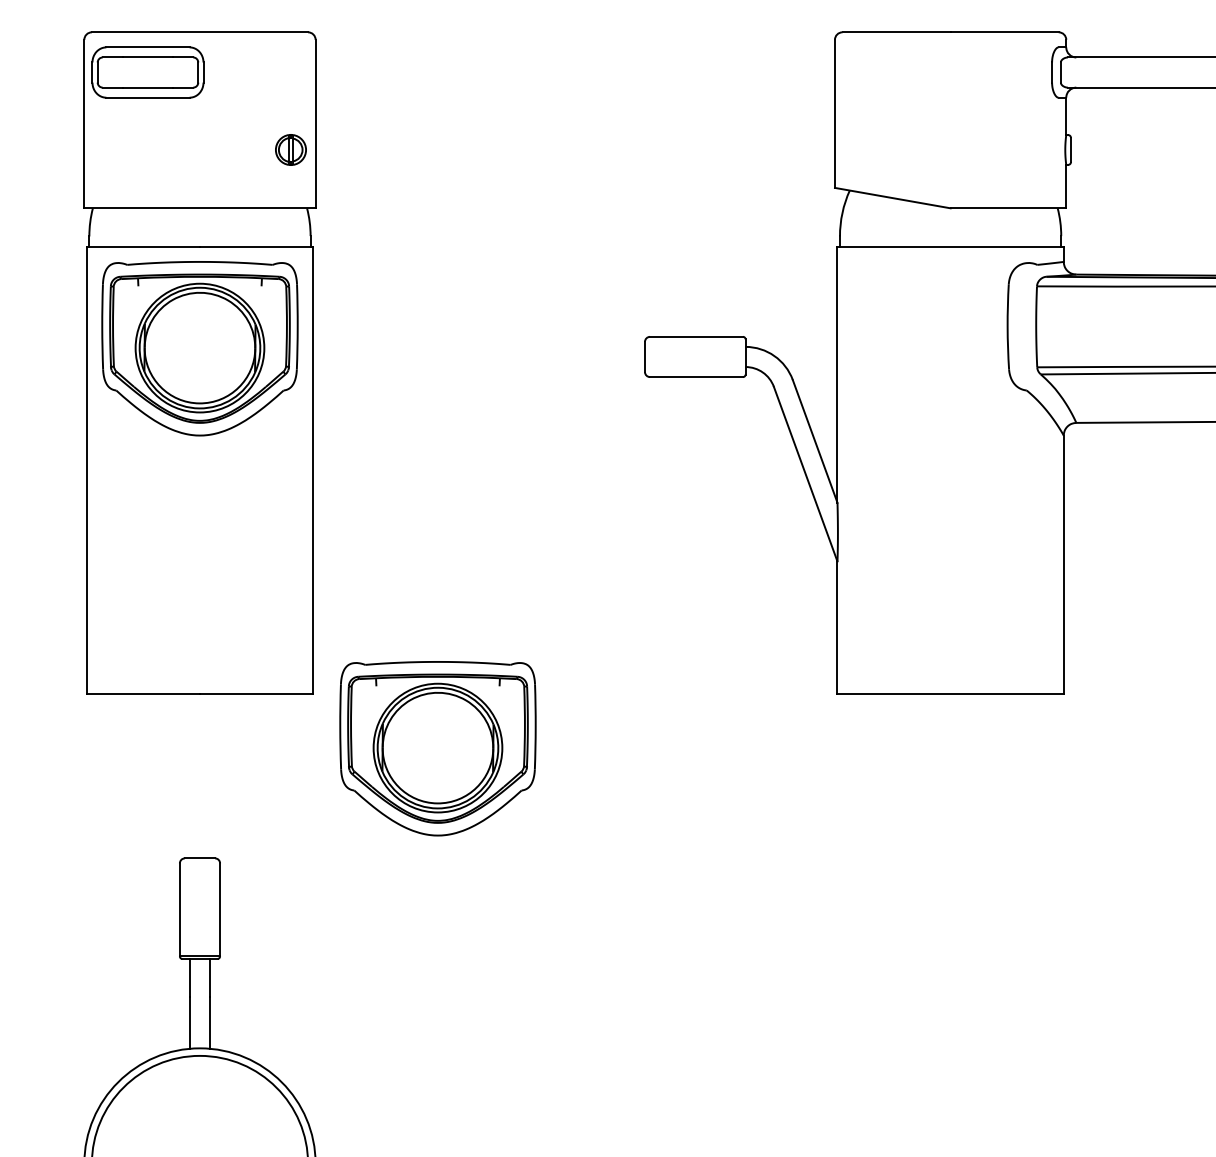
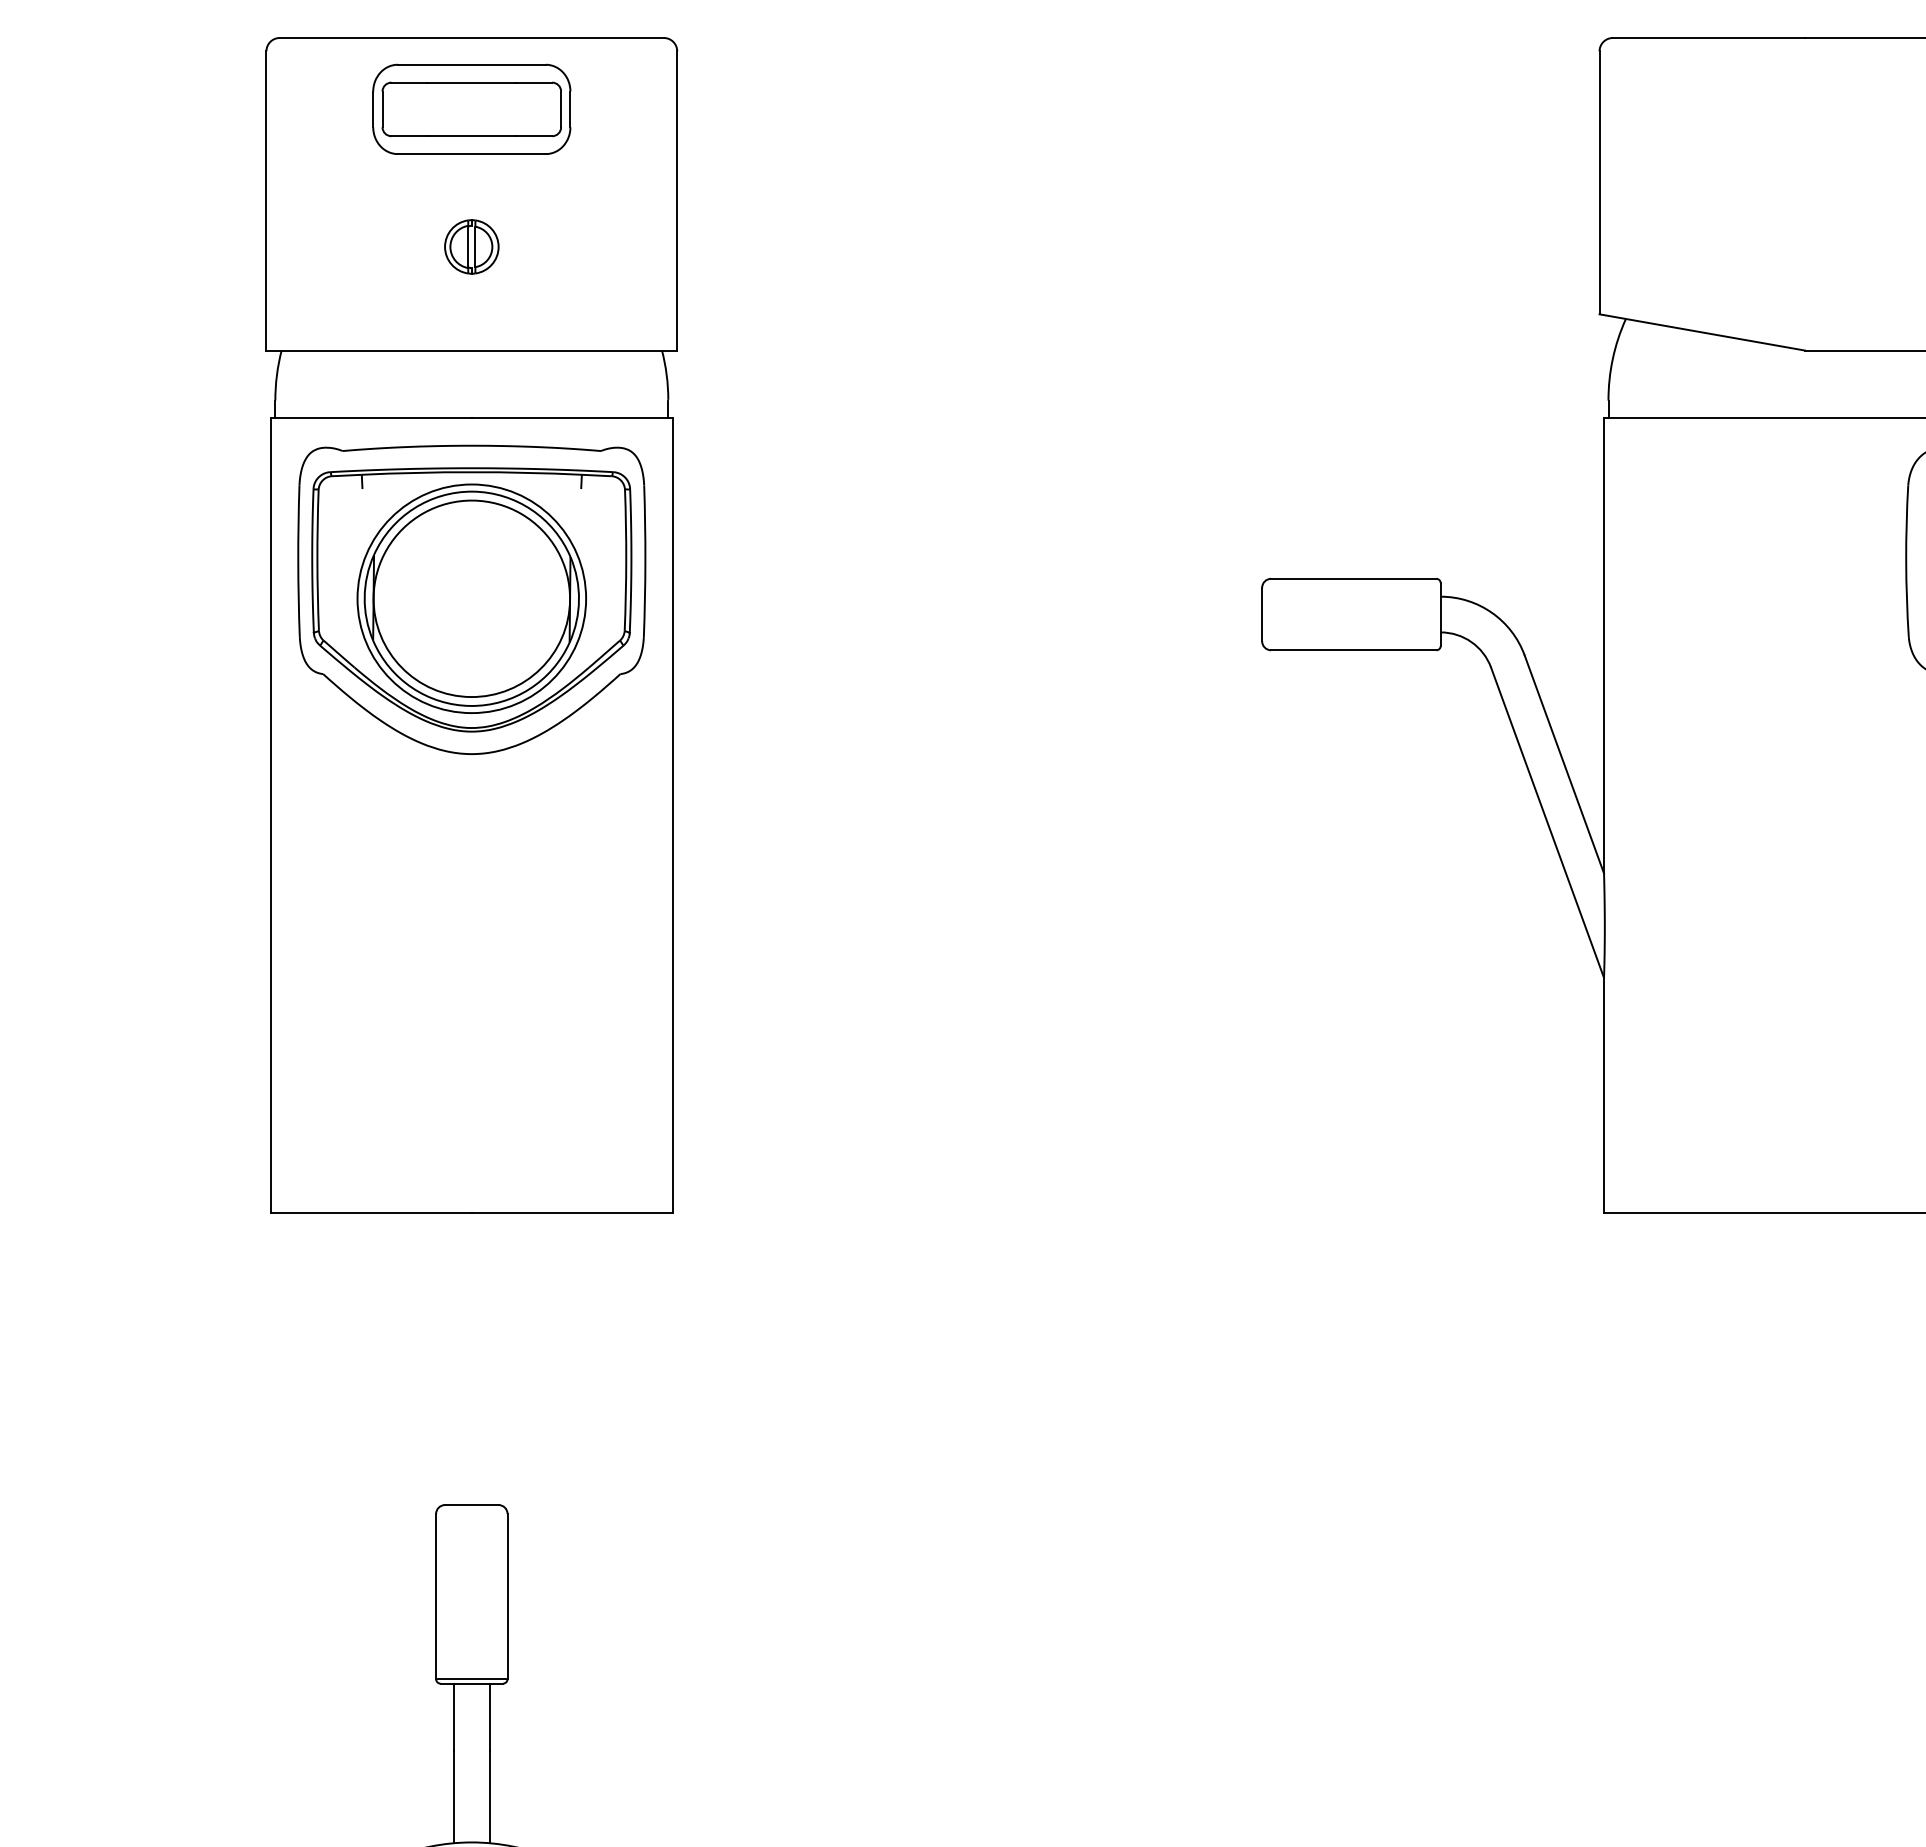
part: (147, 72) -> (470, 109), moved
part: (290, 149) -> (470, 246), moved
part: (437, 748) -> (893, 1309), removed

